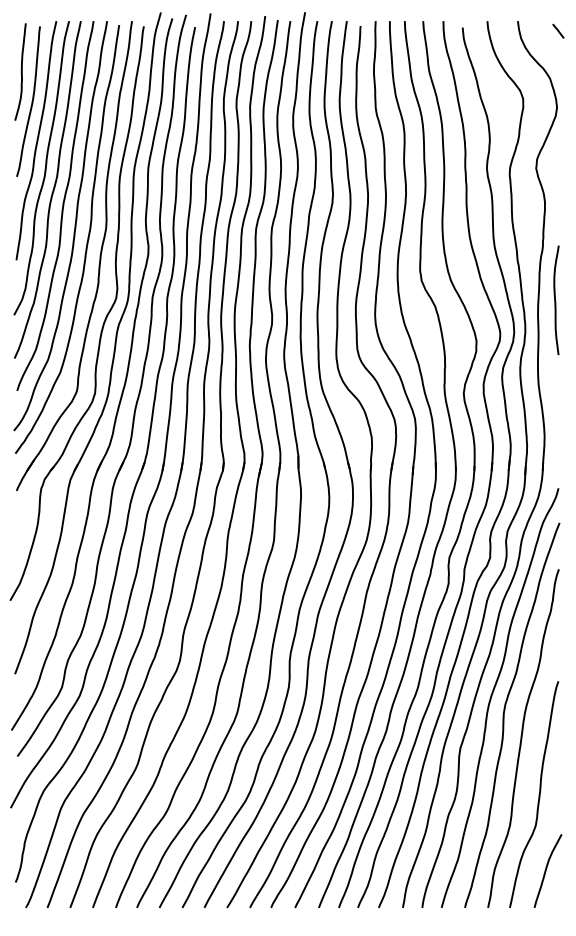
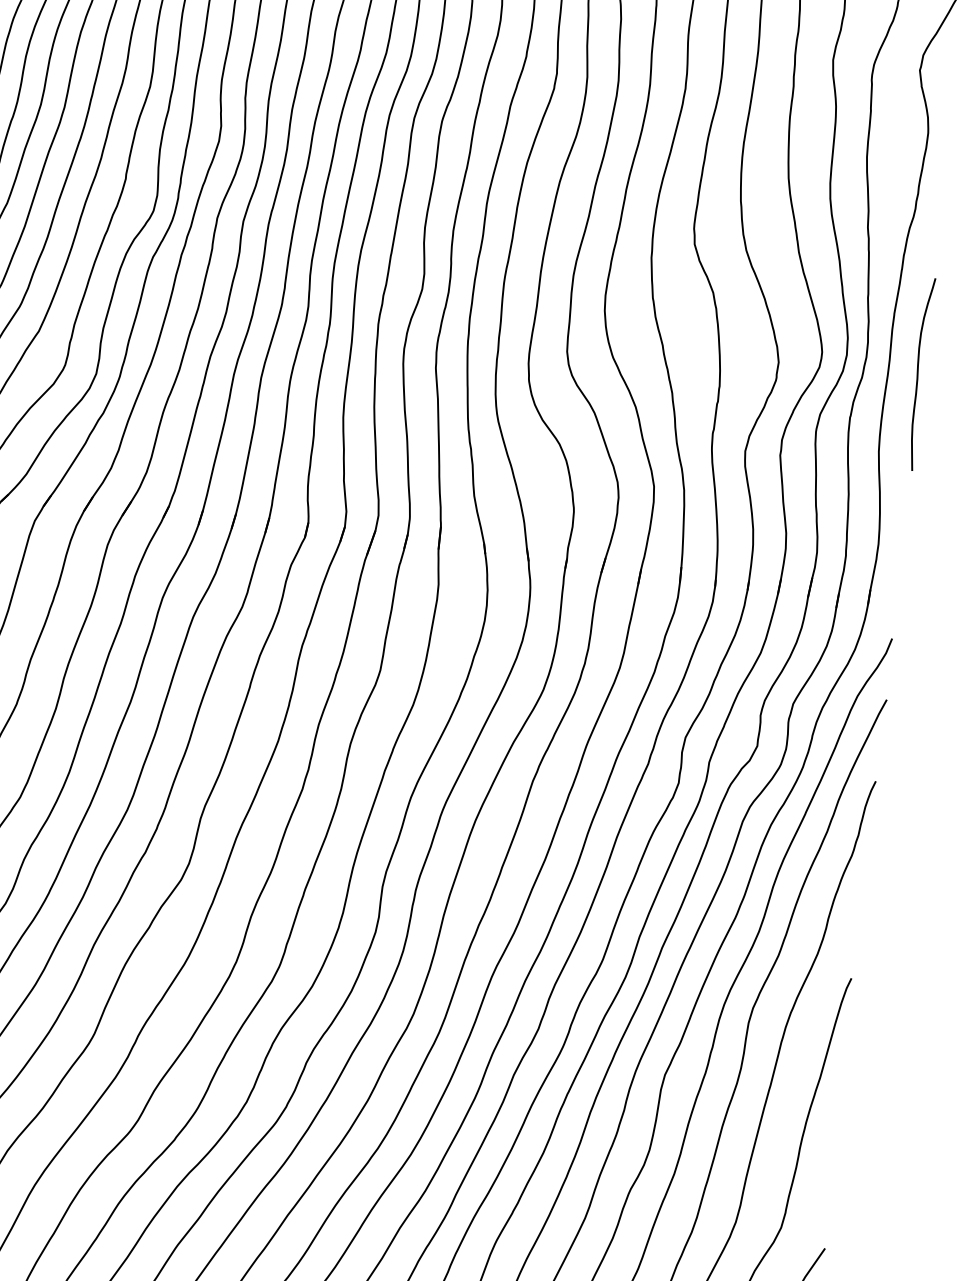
curve: (556, 300) -> (919, 374), moved

